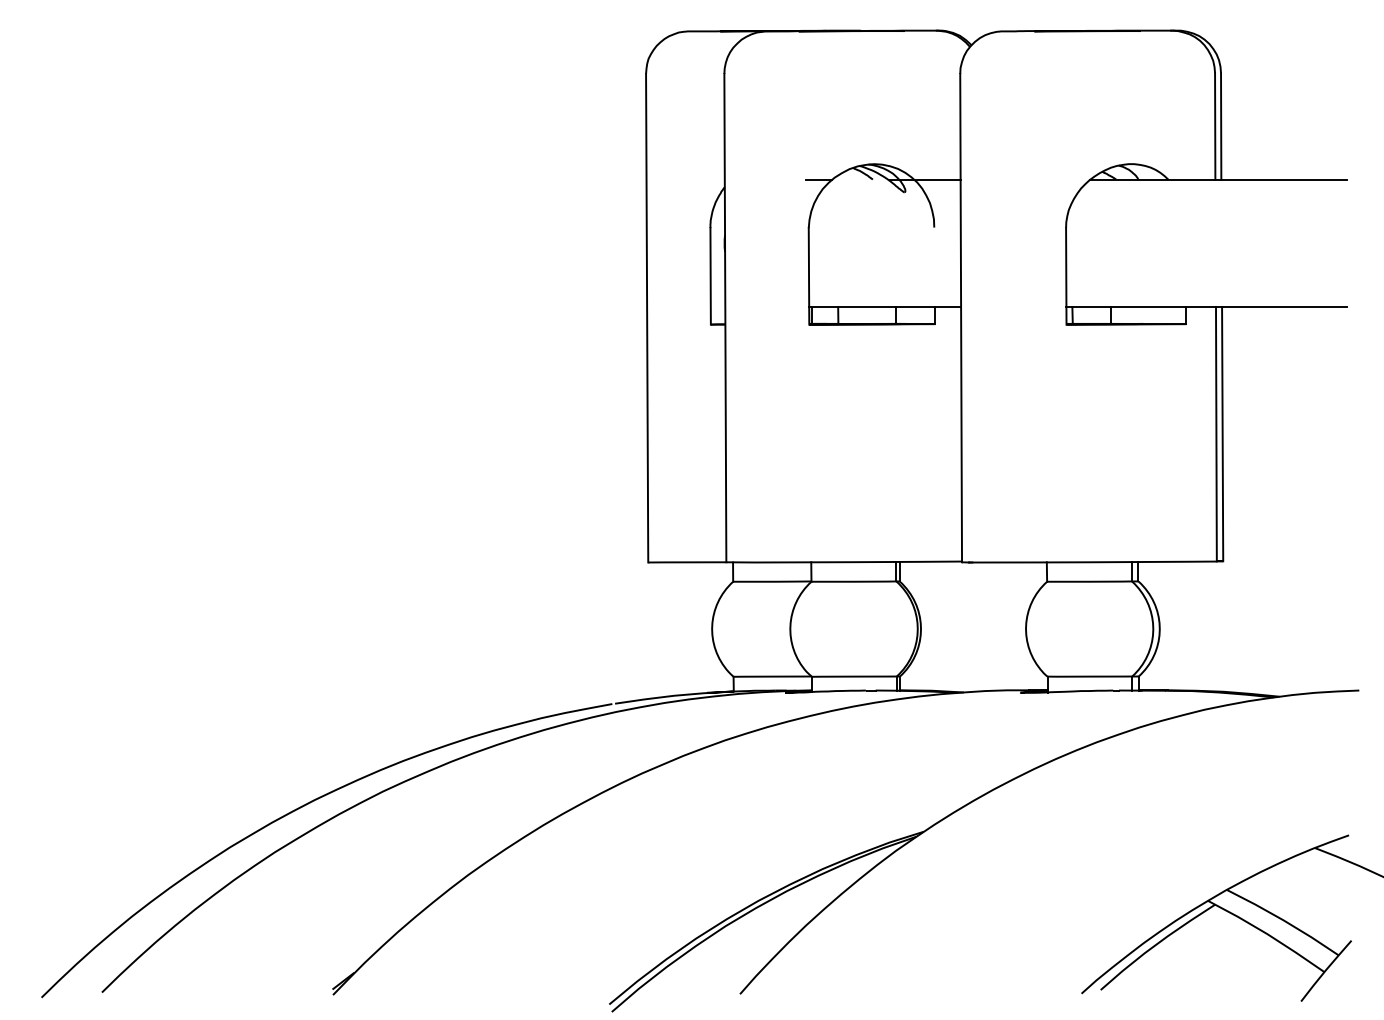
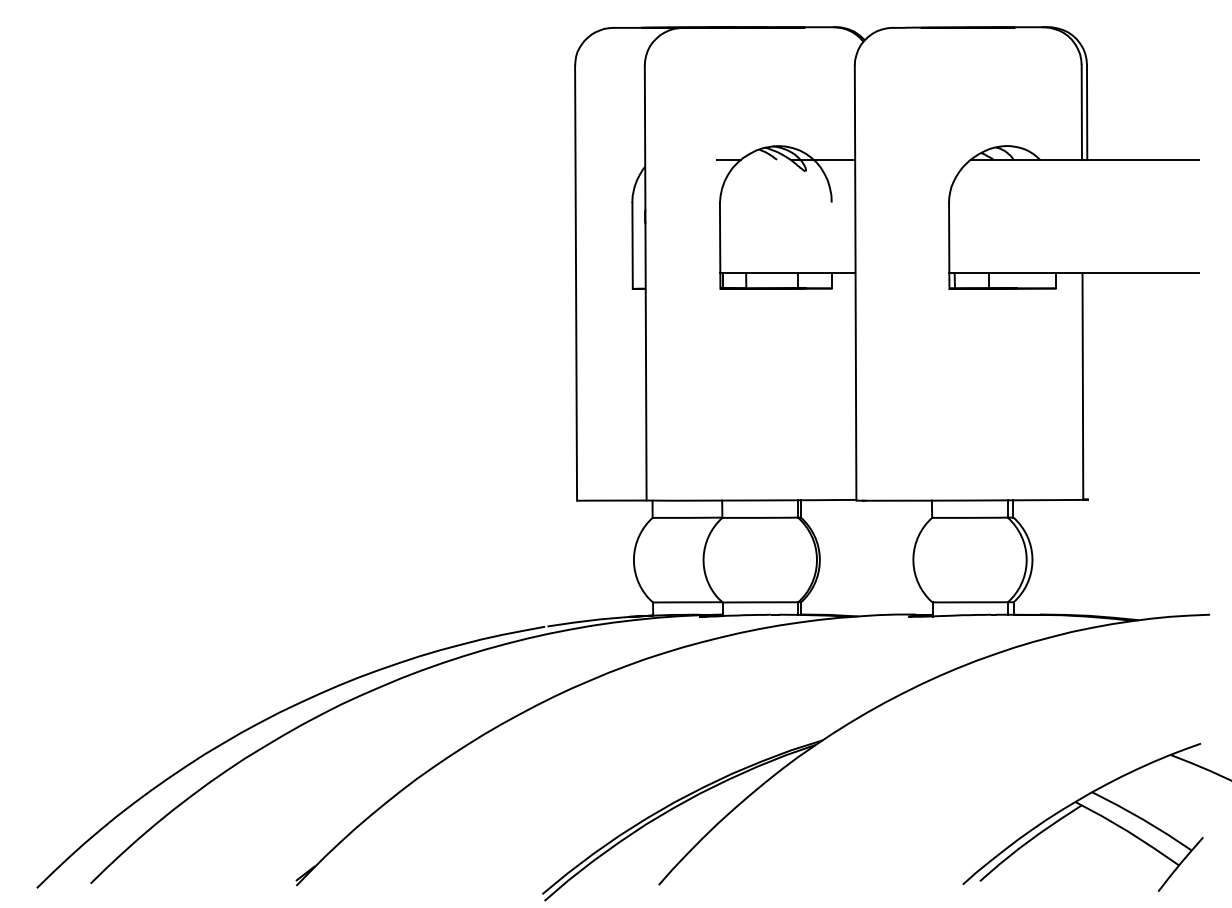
line: (1221, 434) -> (1087, 386), removed

